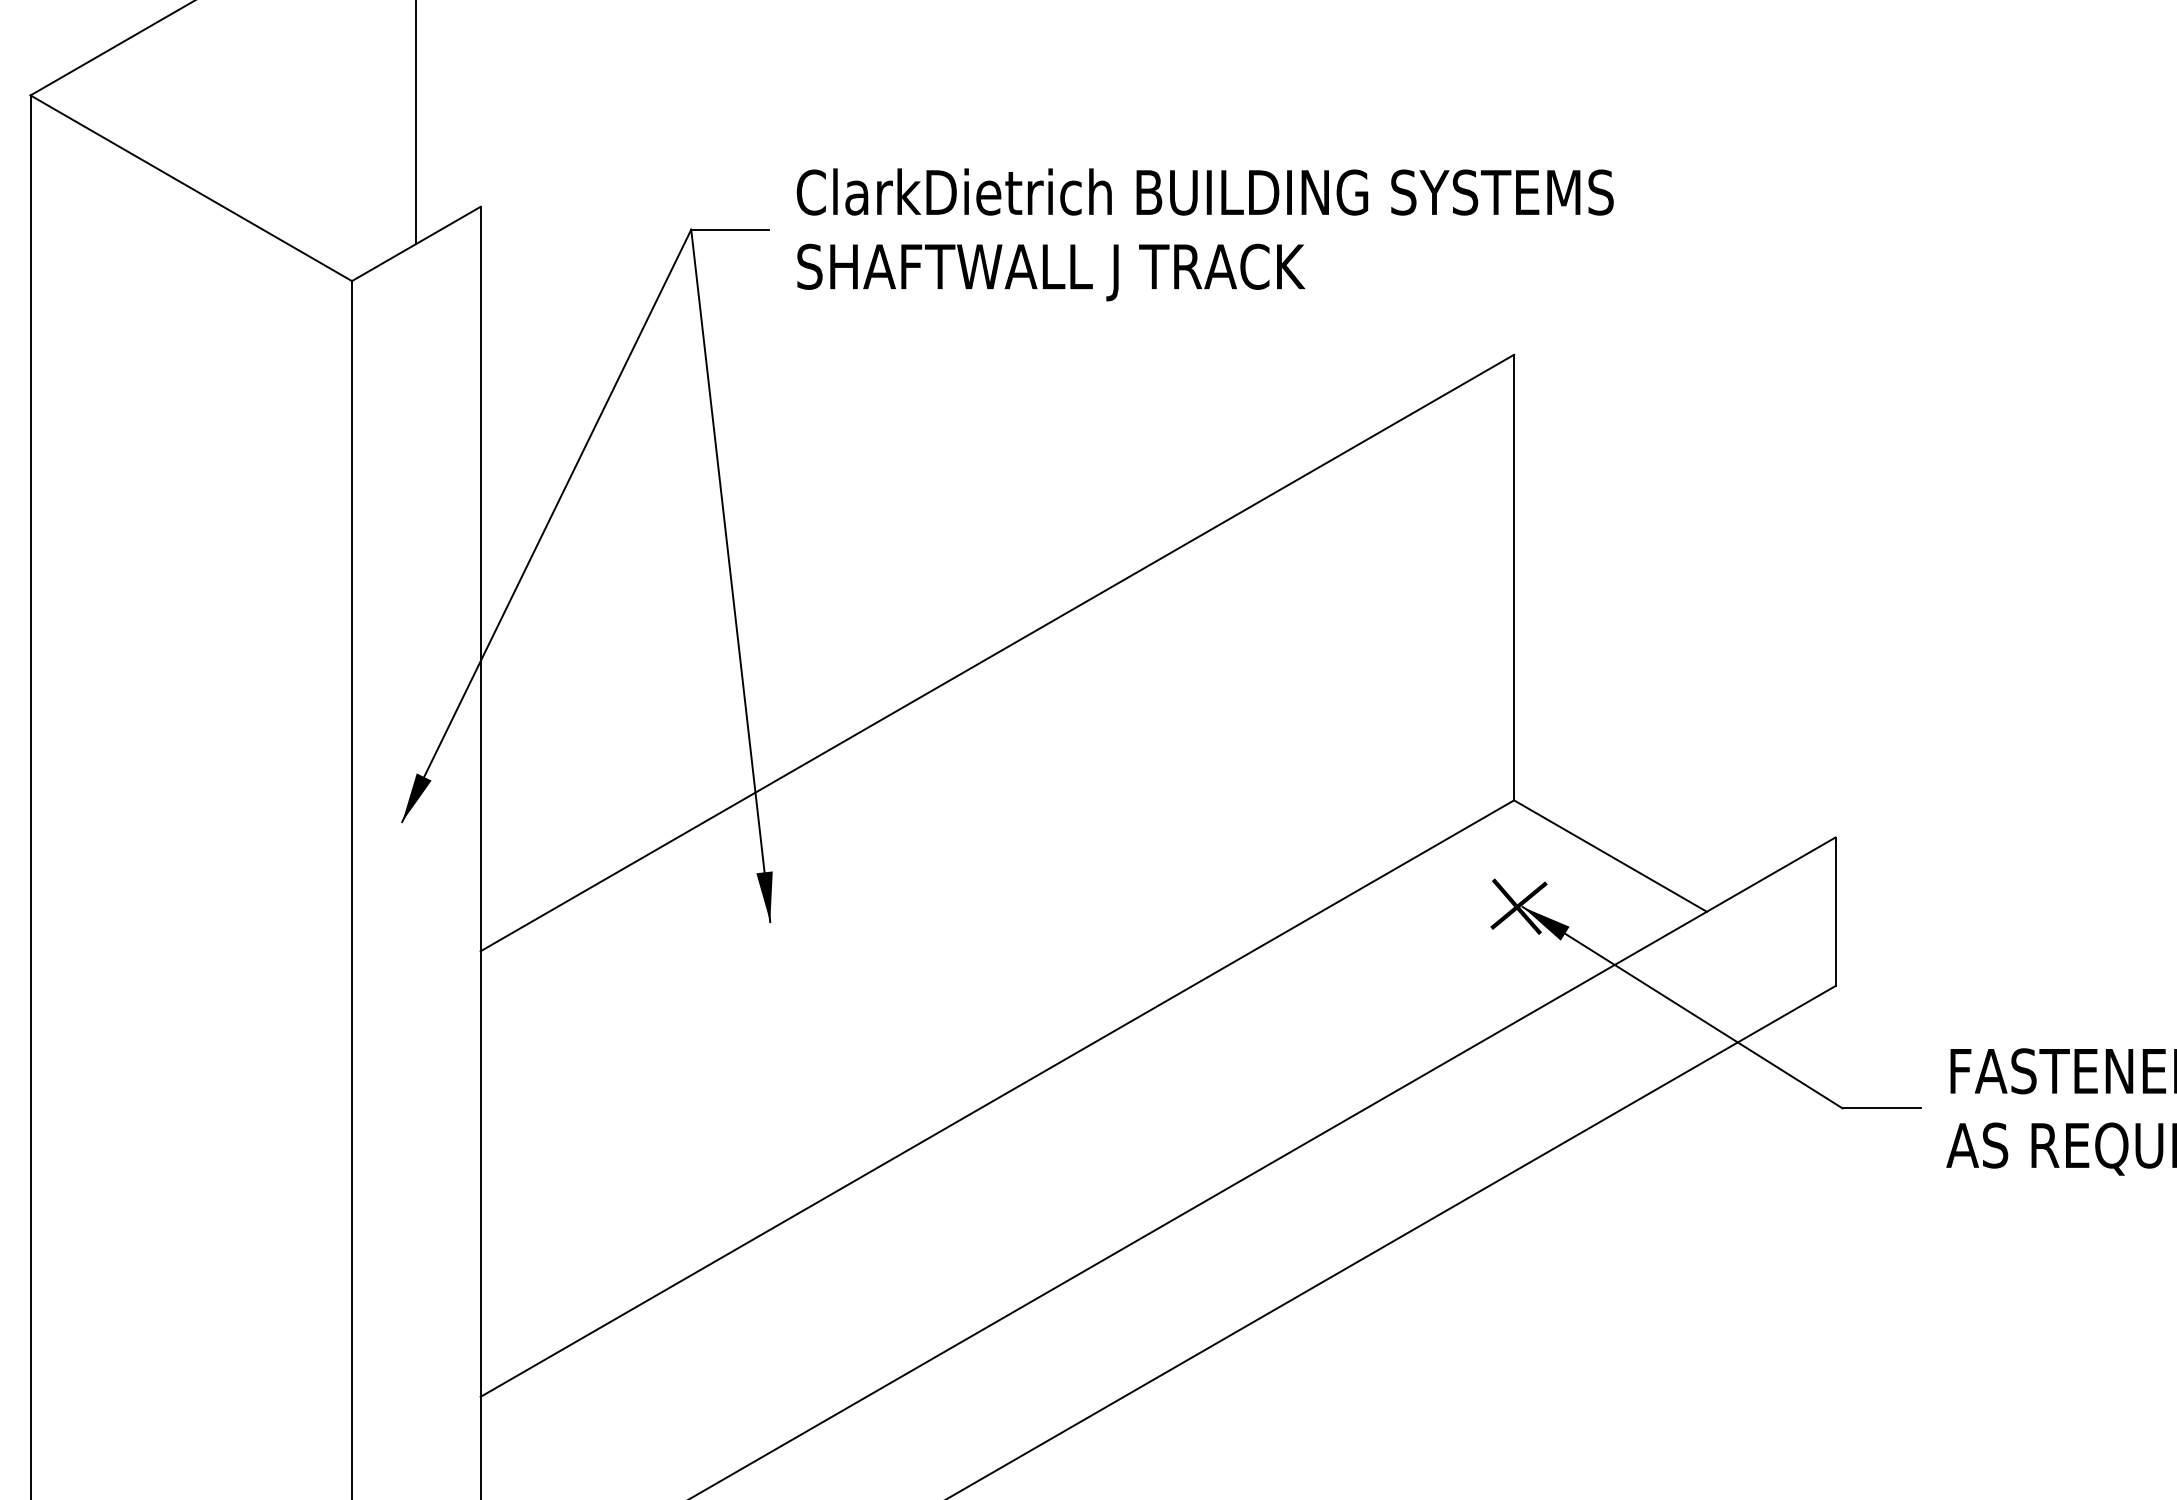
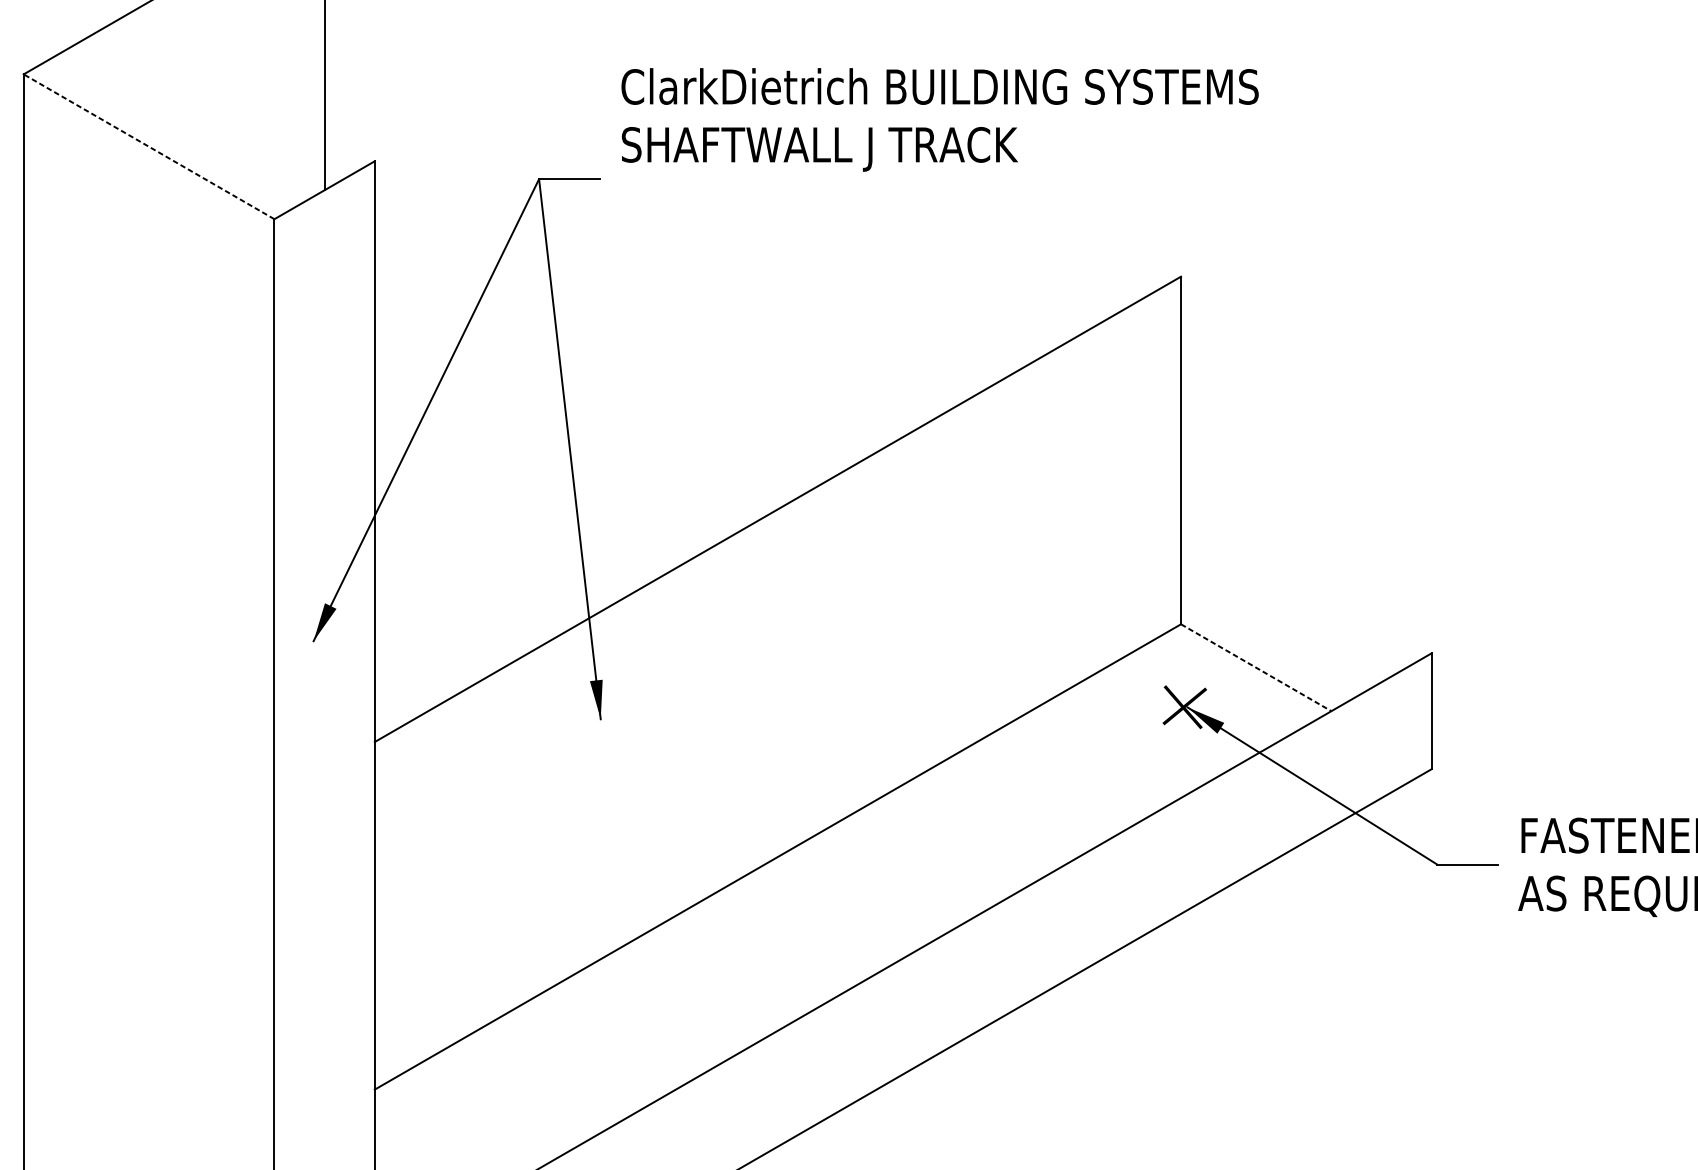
line: (191, 188) -> (149, 146), solid -> dashed
text: (1204, 234) -> (939, 119), moved
line: (1610, 856) -> (1256, 668), solid -> dashed

